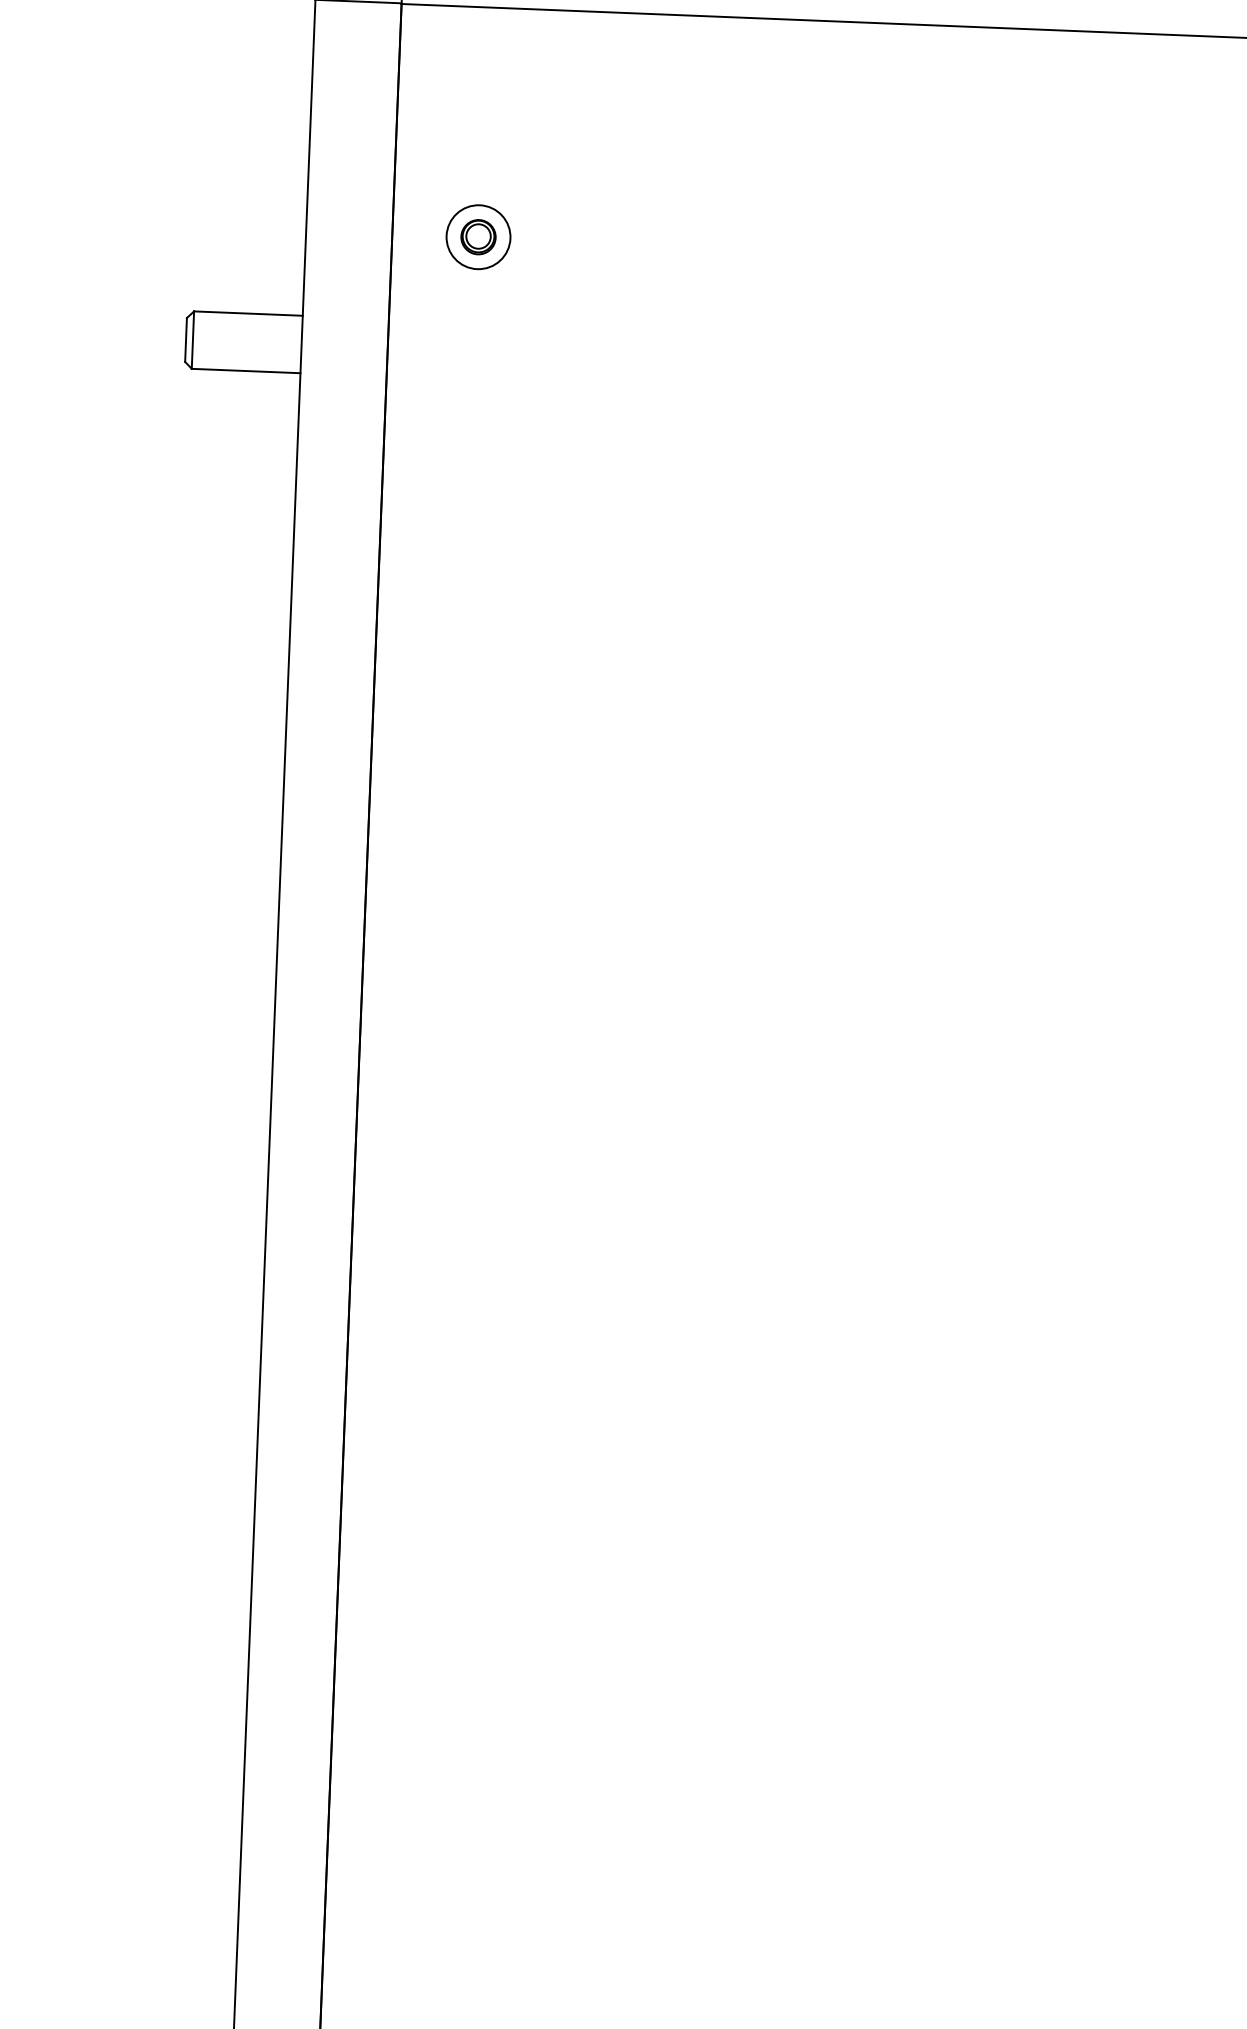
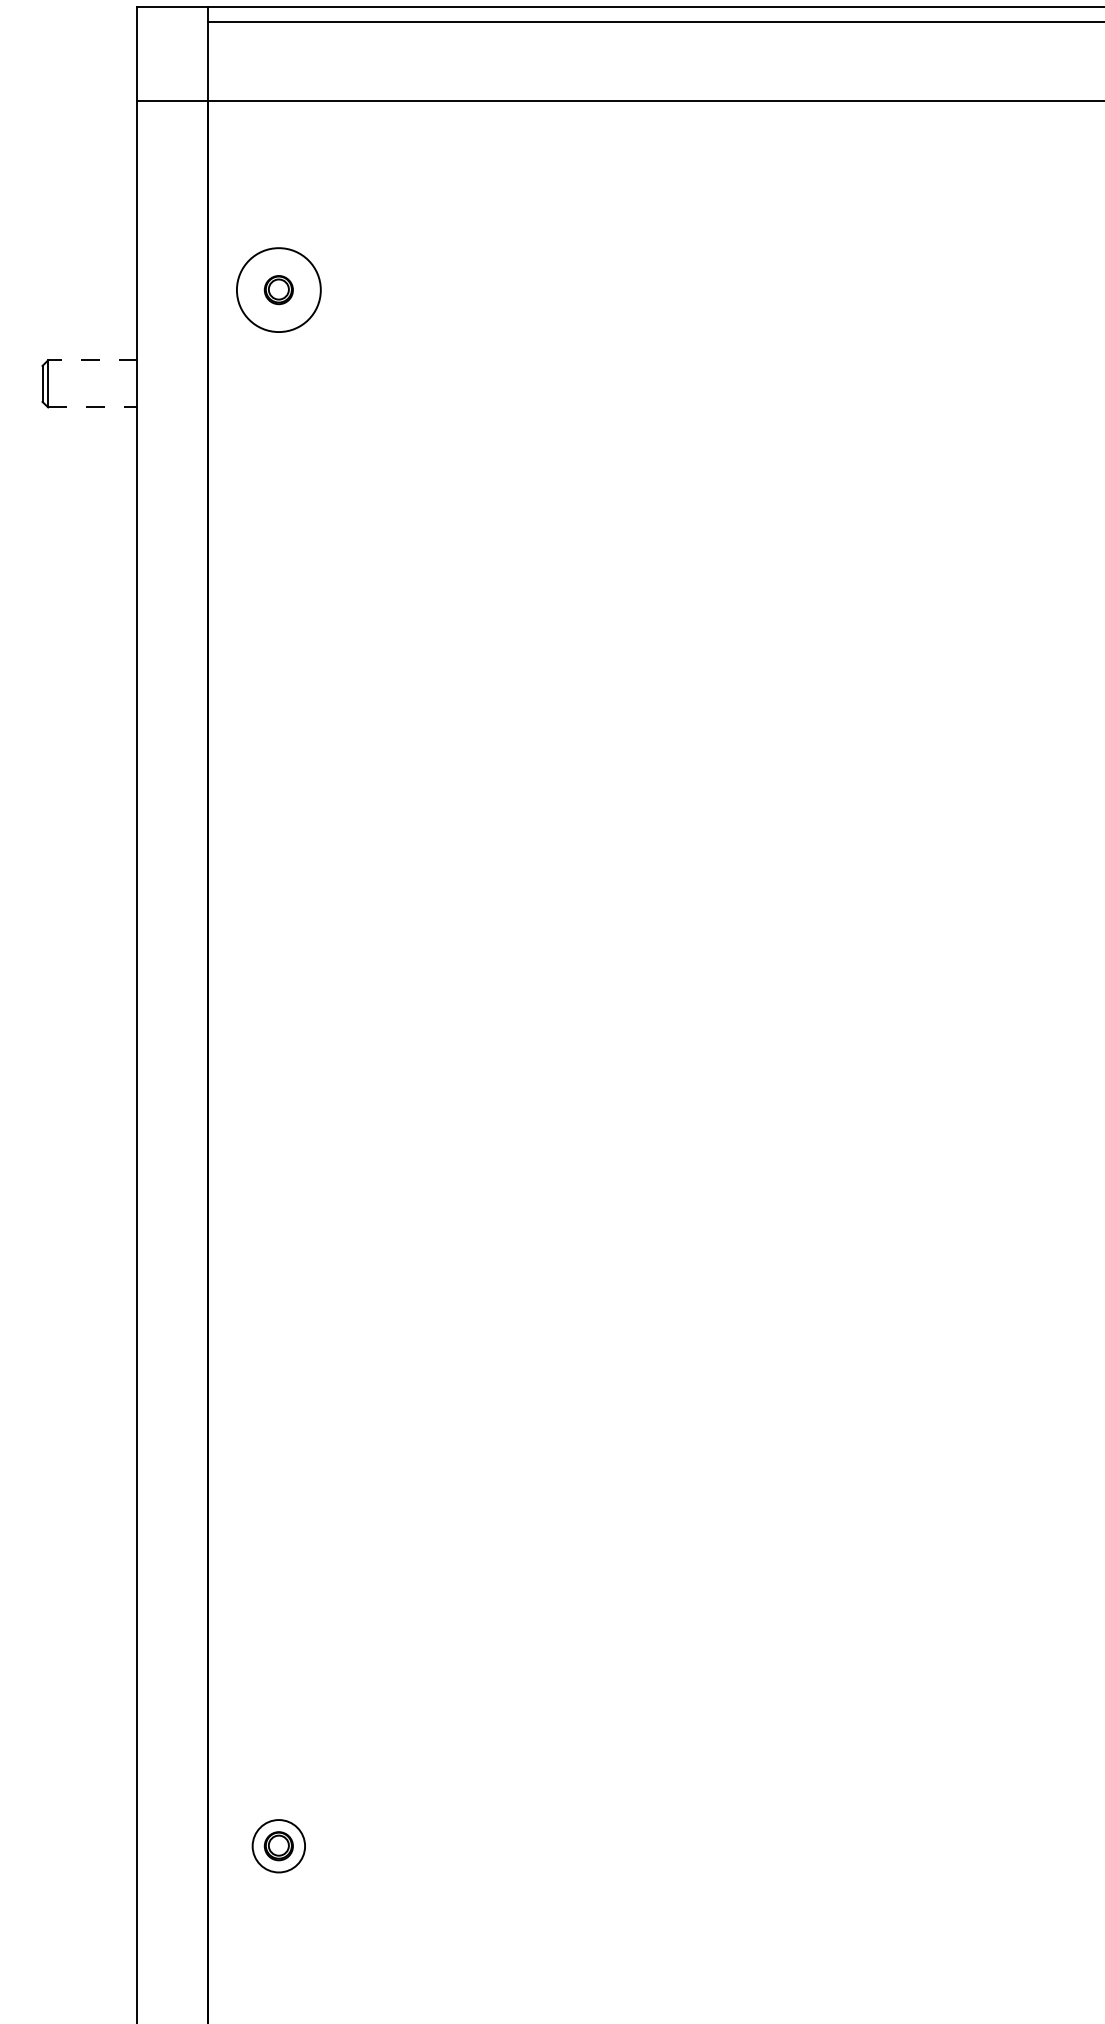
circle: (478, 236) -> (278, 289), size x1.6
line: (248, 313) -> (92, 360), solid -> dashed
line: (245, 371) -> (92, 407), solid -> dashed

